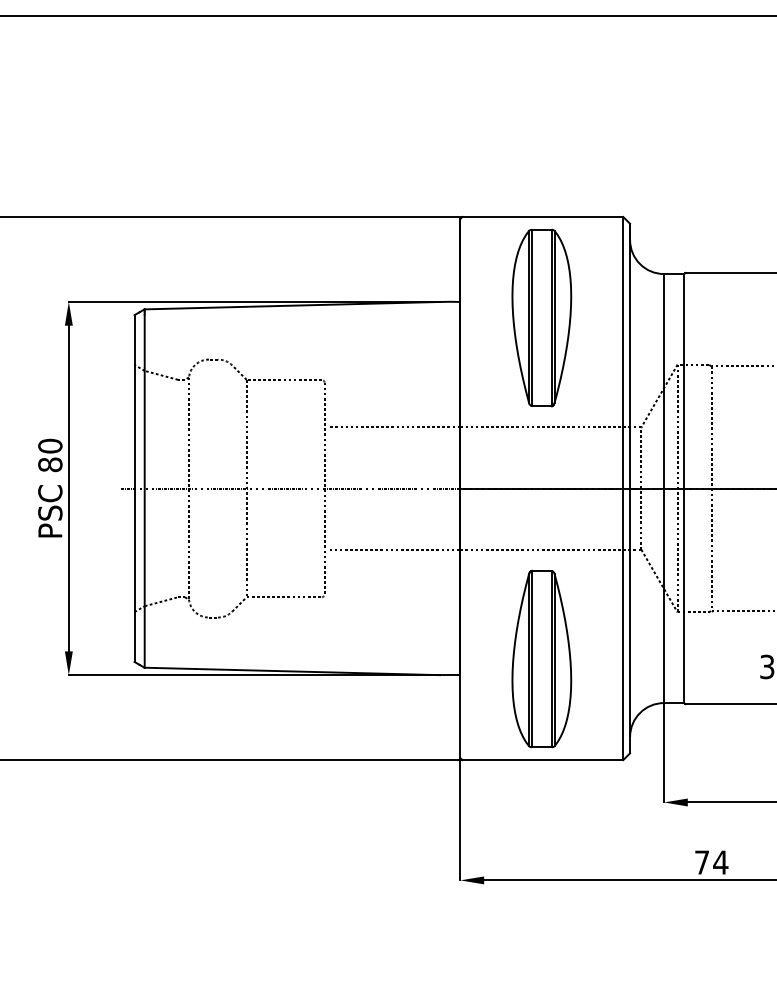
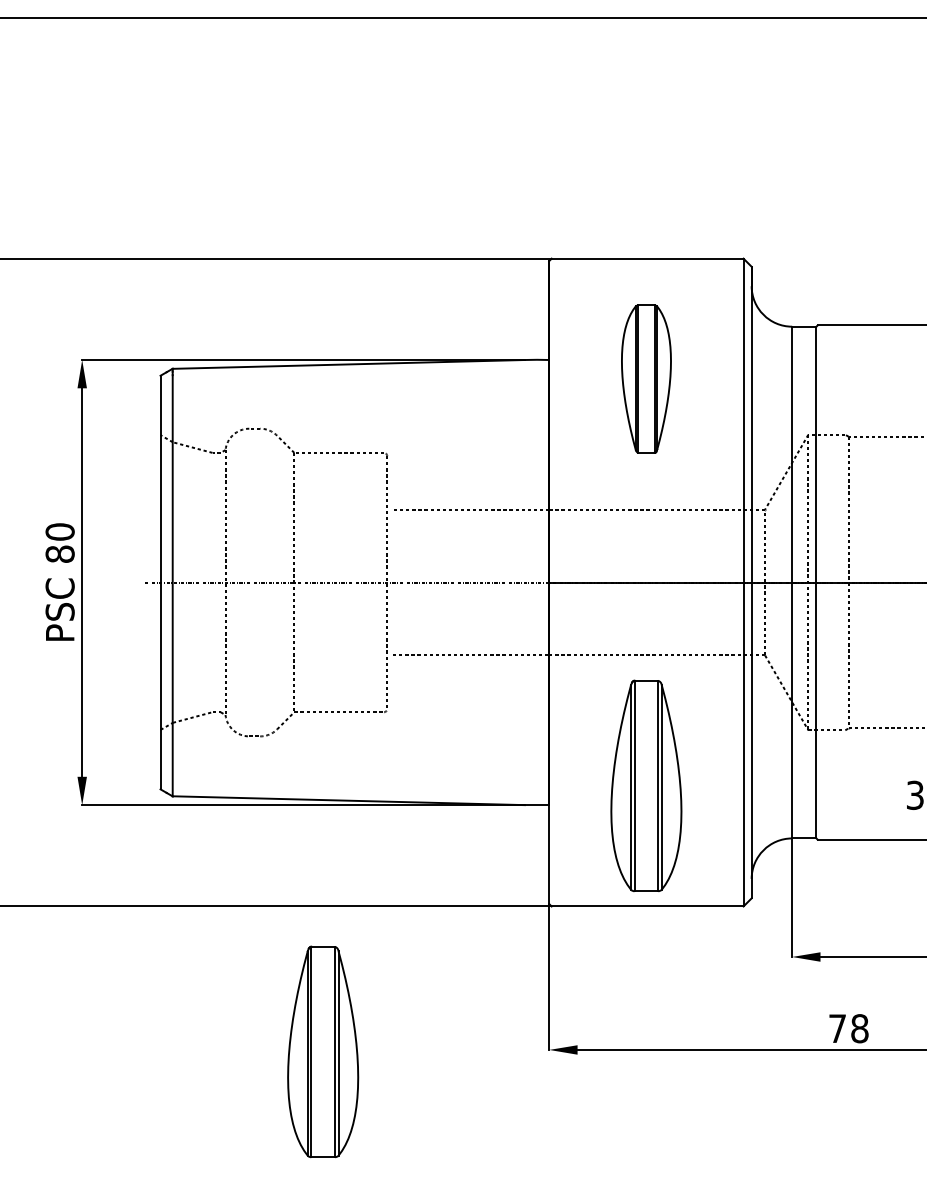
part: (541, 317) -> (645, 378), size x0.7
text: (720, 862) -> (859, 1028), 74 -> 78
part: (270, 881) -> (322, 1051), added

